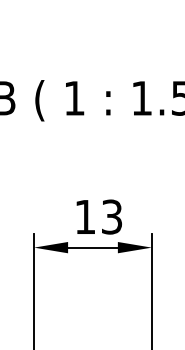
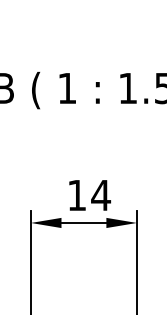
text: (111, 216) -> (100, 194), 13 -> 14

